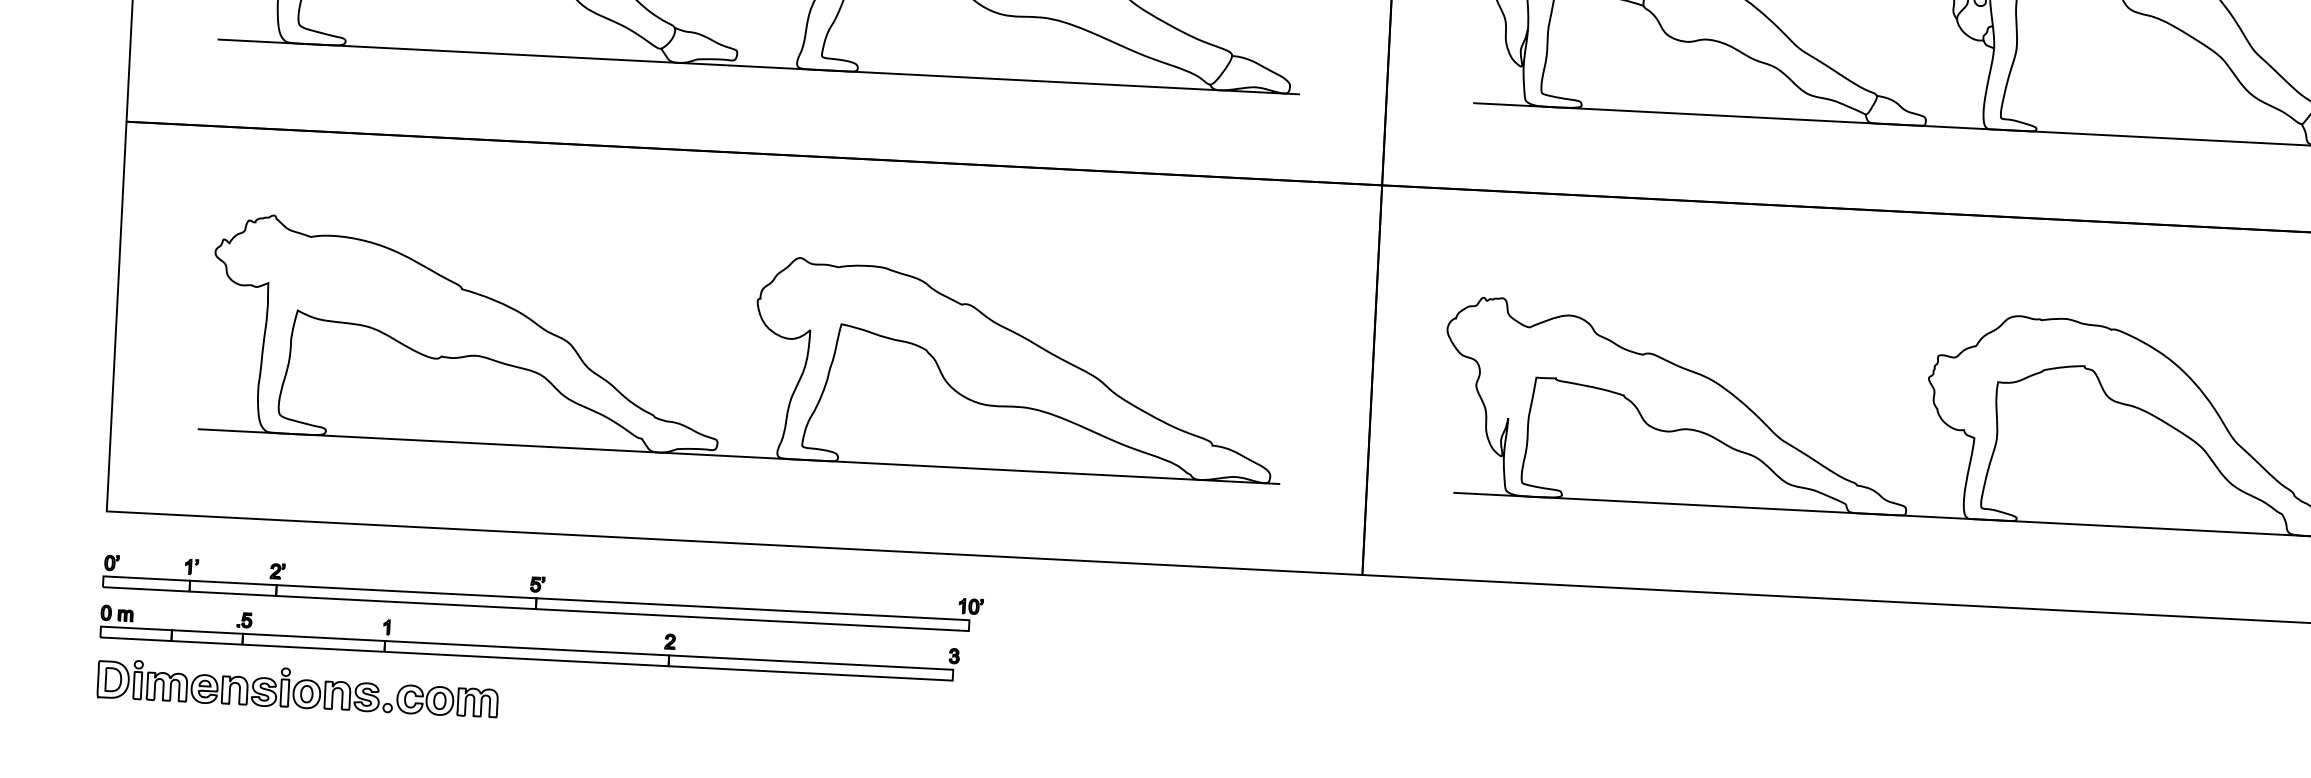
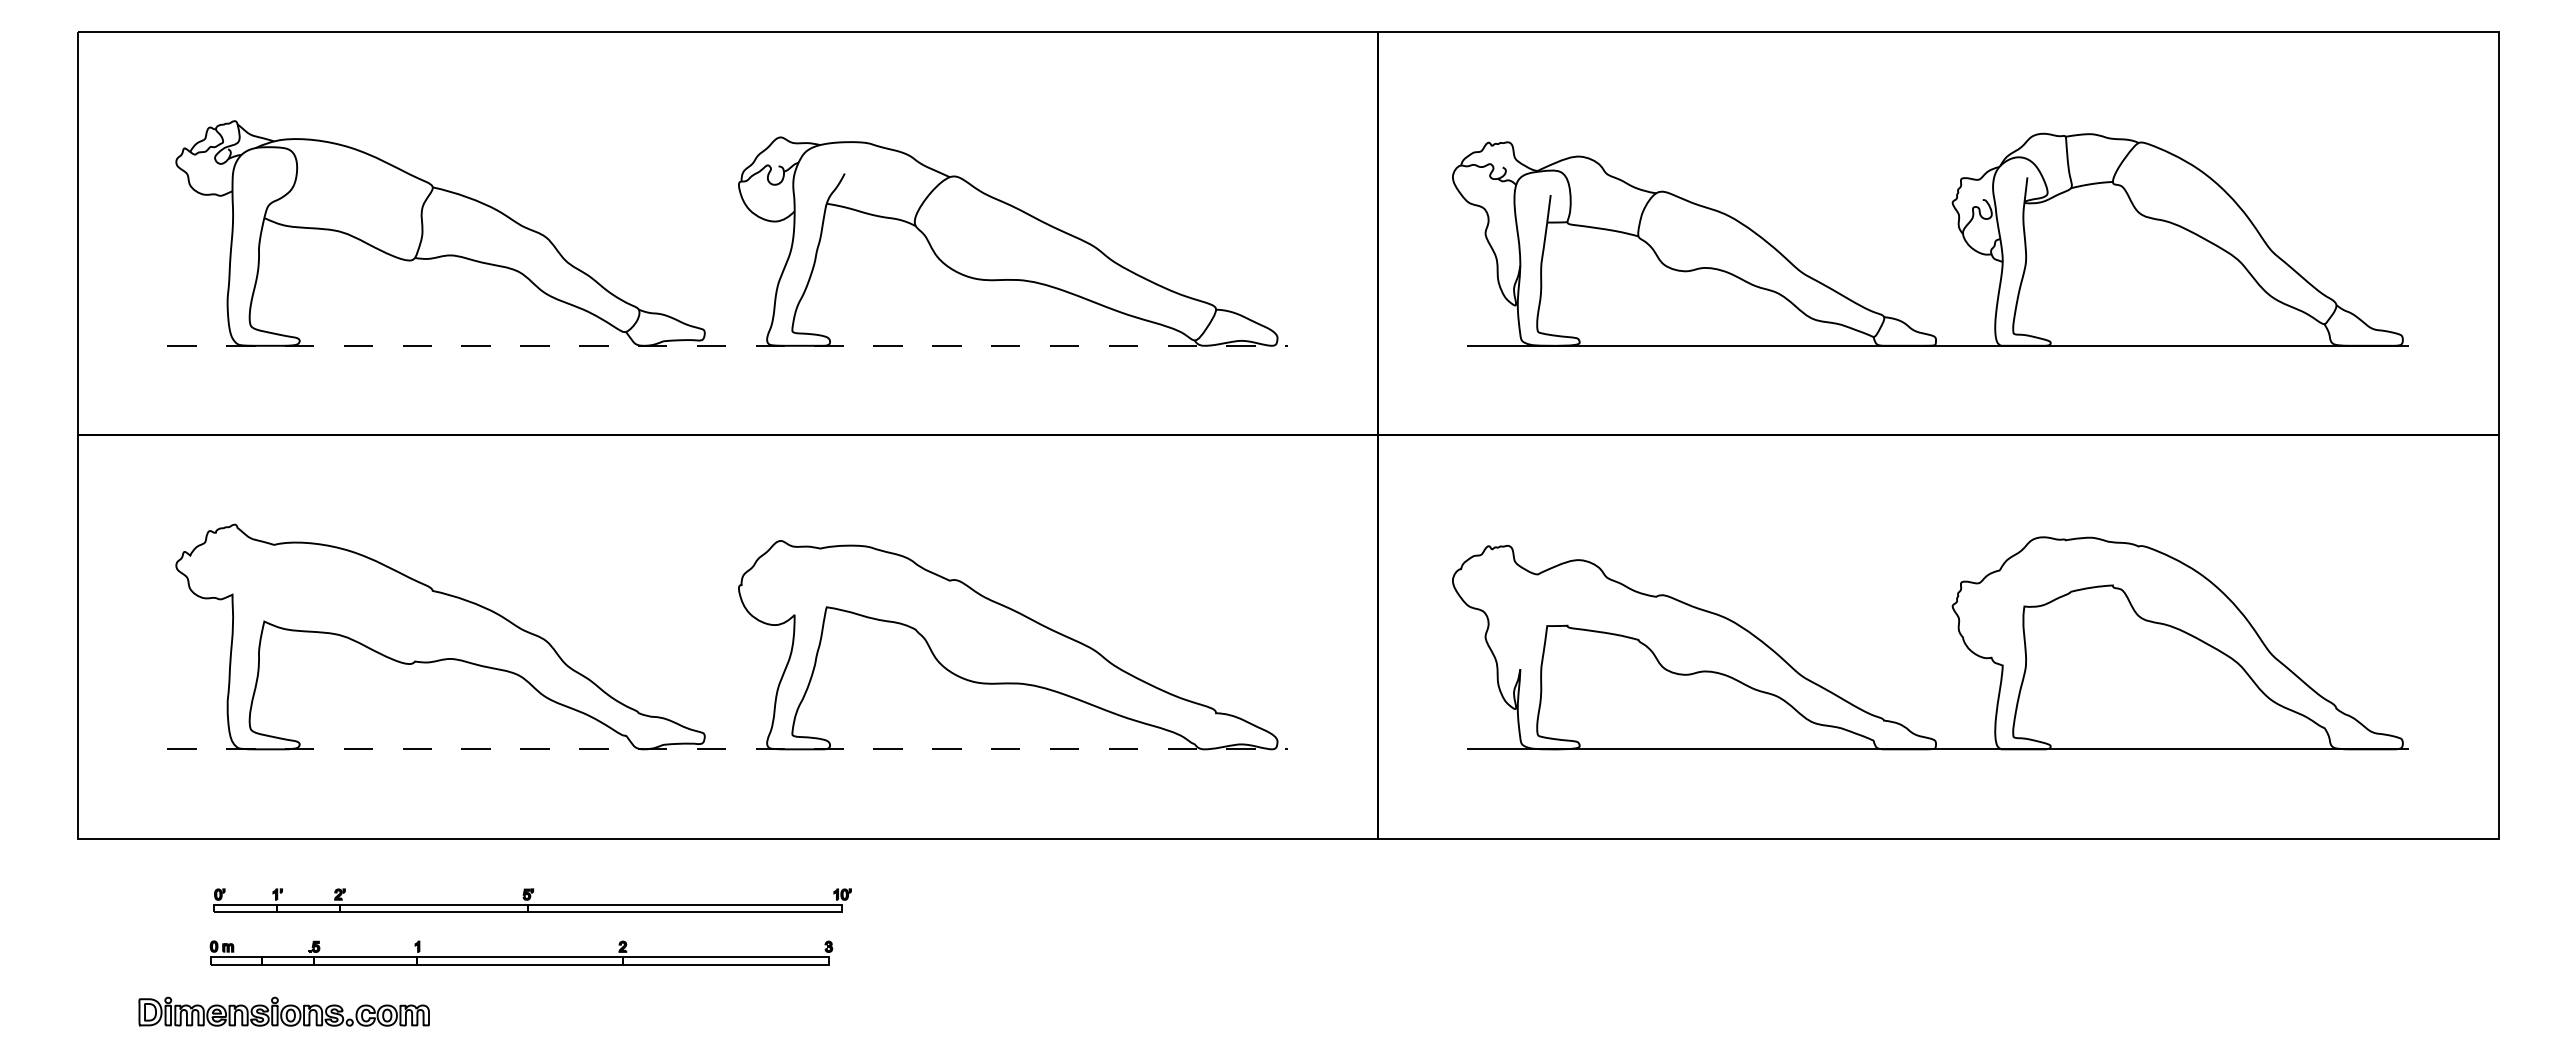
line: (759, 66) -> (728, 345), solid -> dashed
line: (739, 456) -> (728, 749), solid -> dashed
part: (543, 593) -> (532, 900), size x0.7
part: (529, 642) -> (521, 952), size x0.7
part: (297, 688) -> (283, 1011), size x0.7

